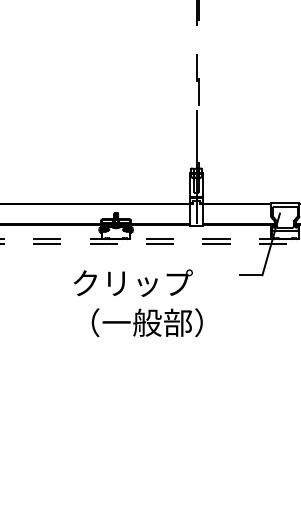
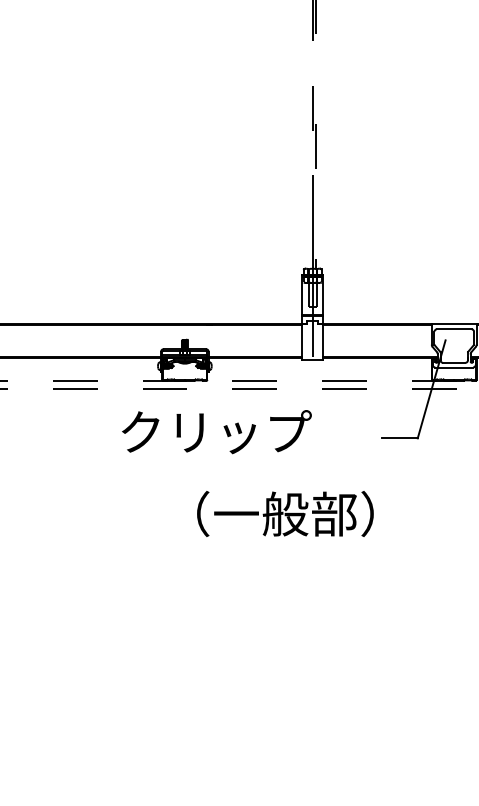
text: (133, 282) -> (217, 430), moved
text: (146, 322) -> (284, 513), moved

